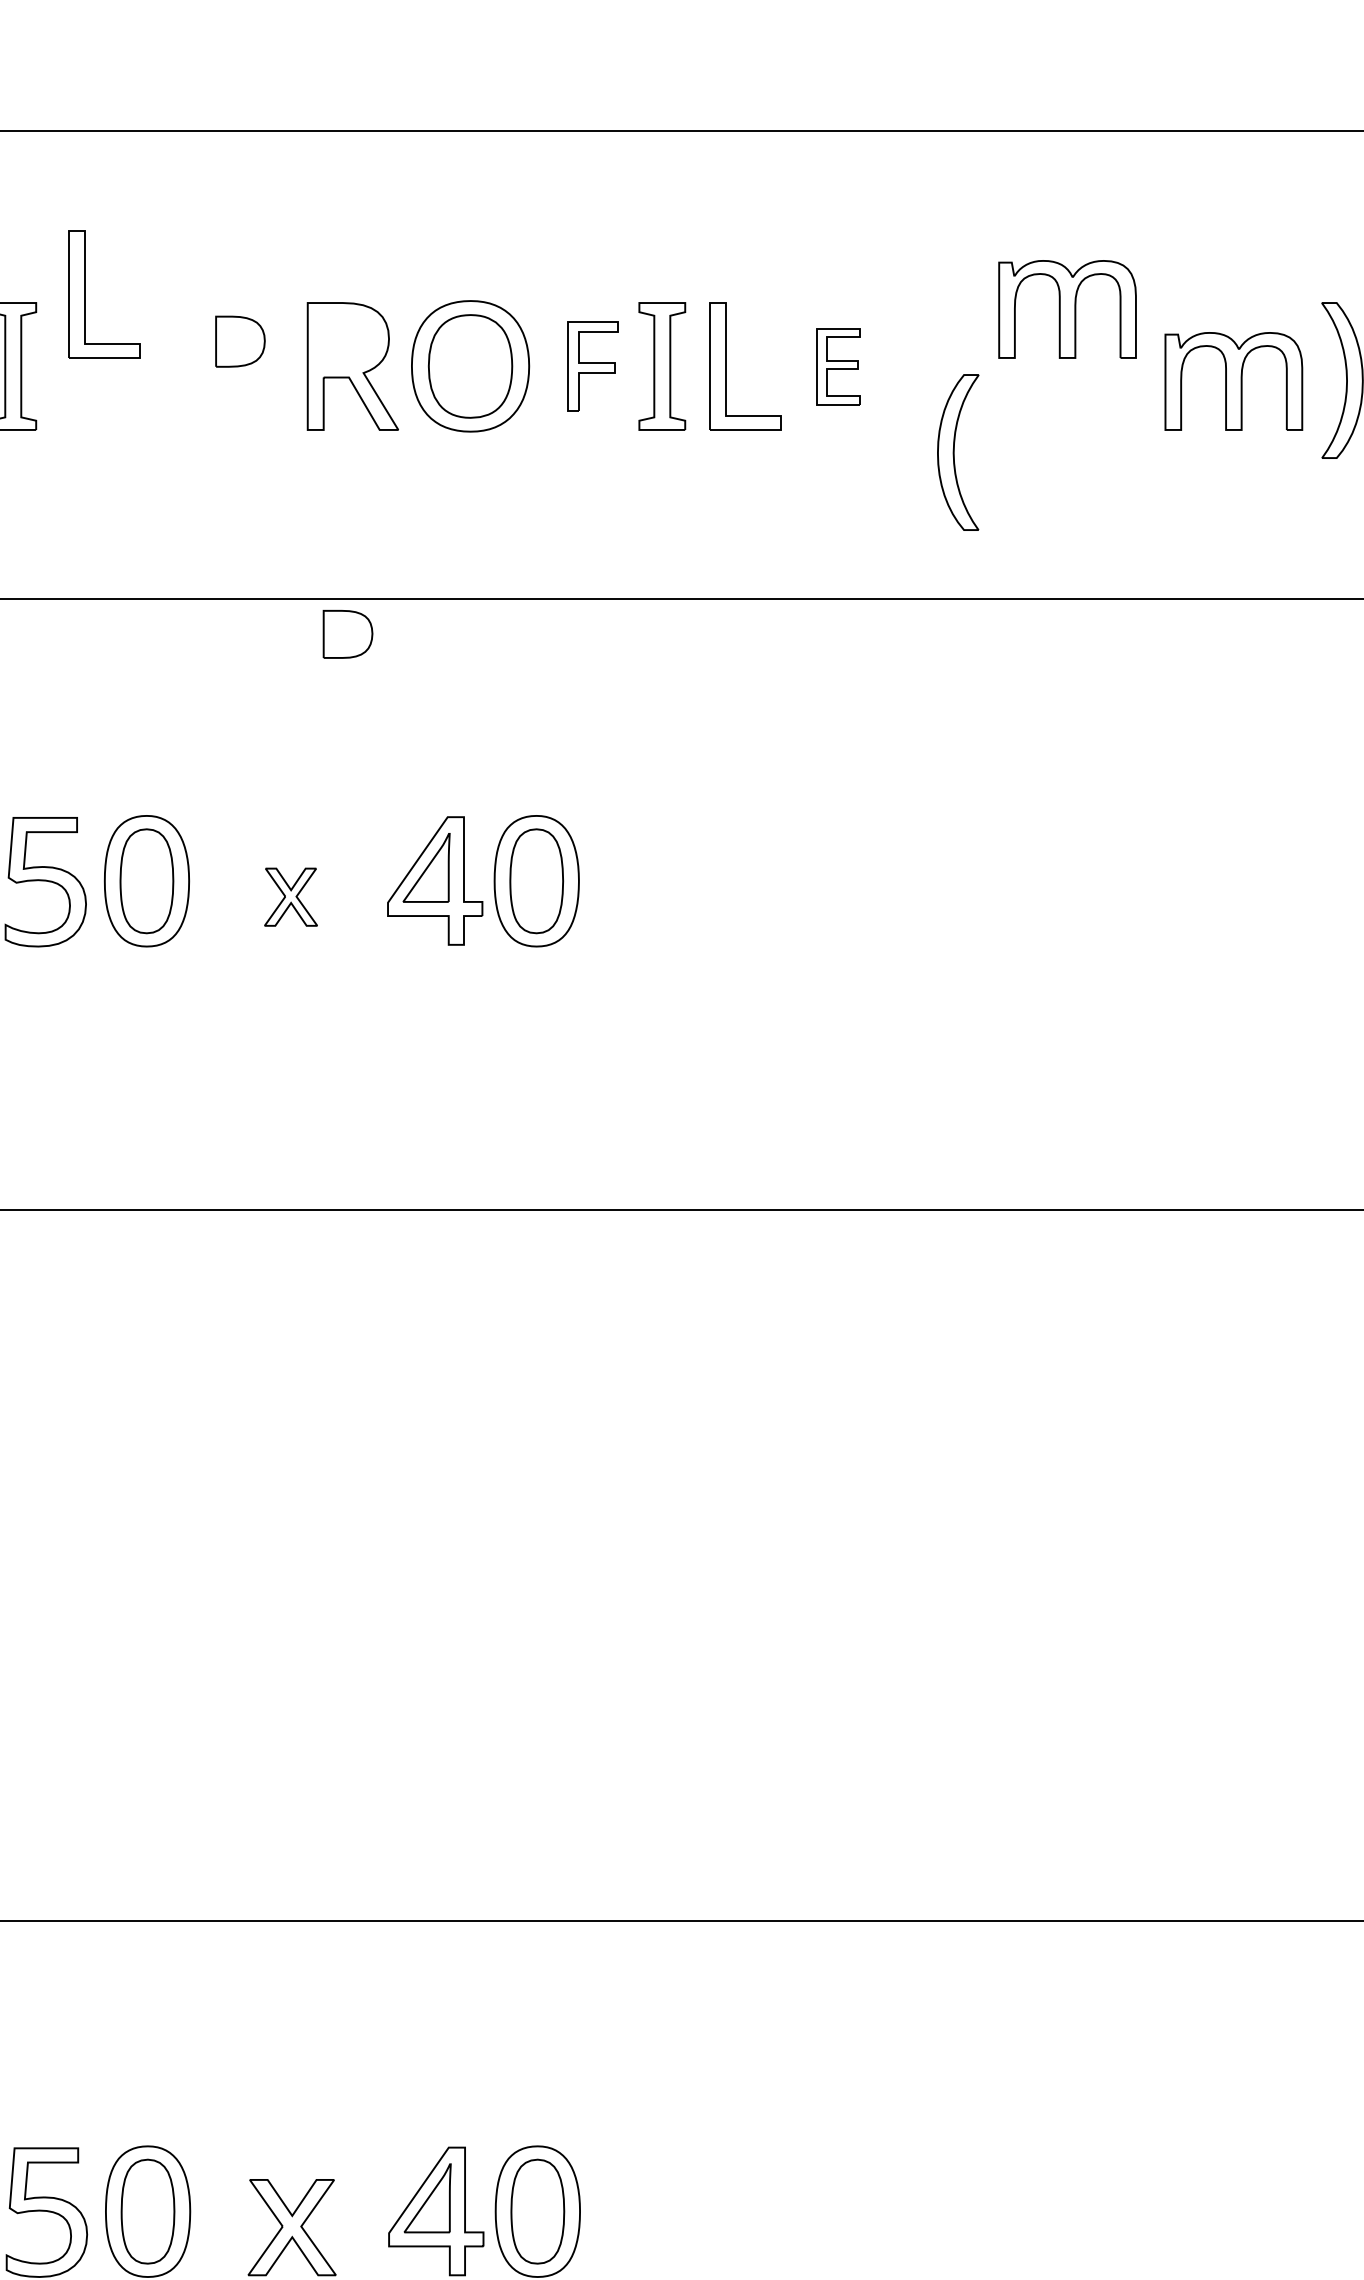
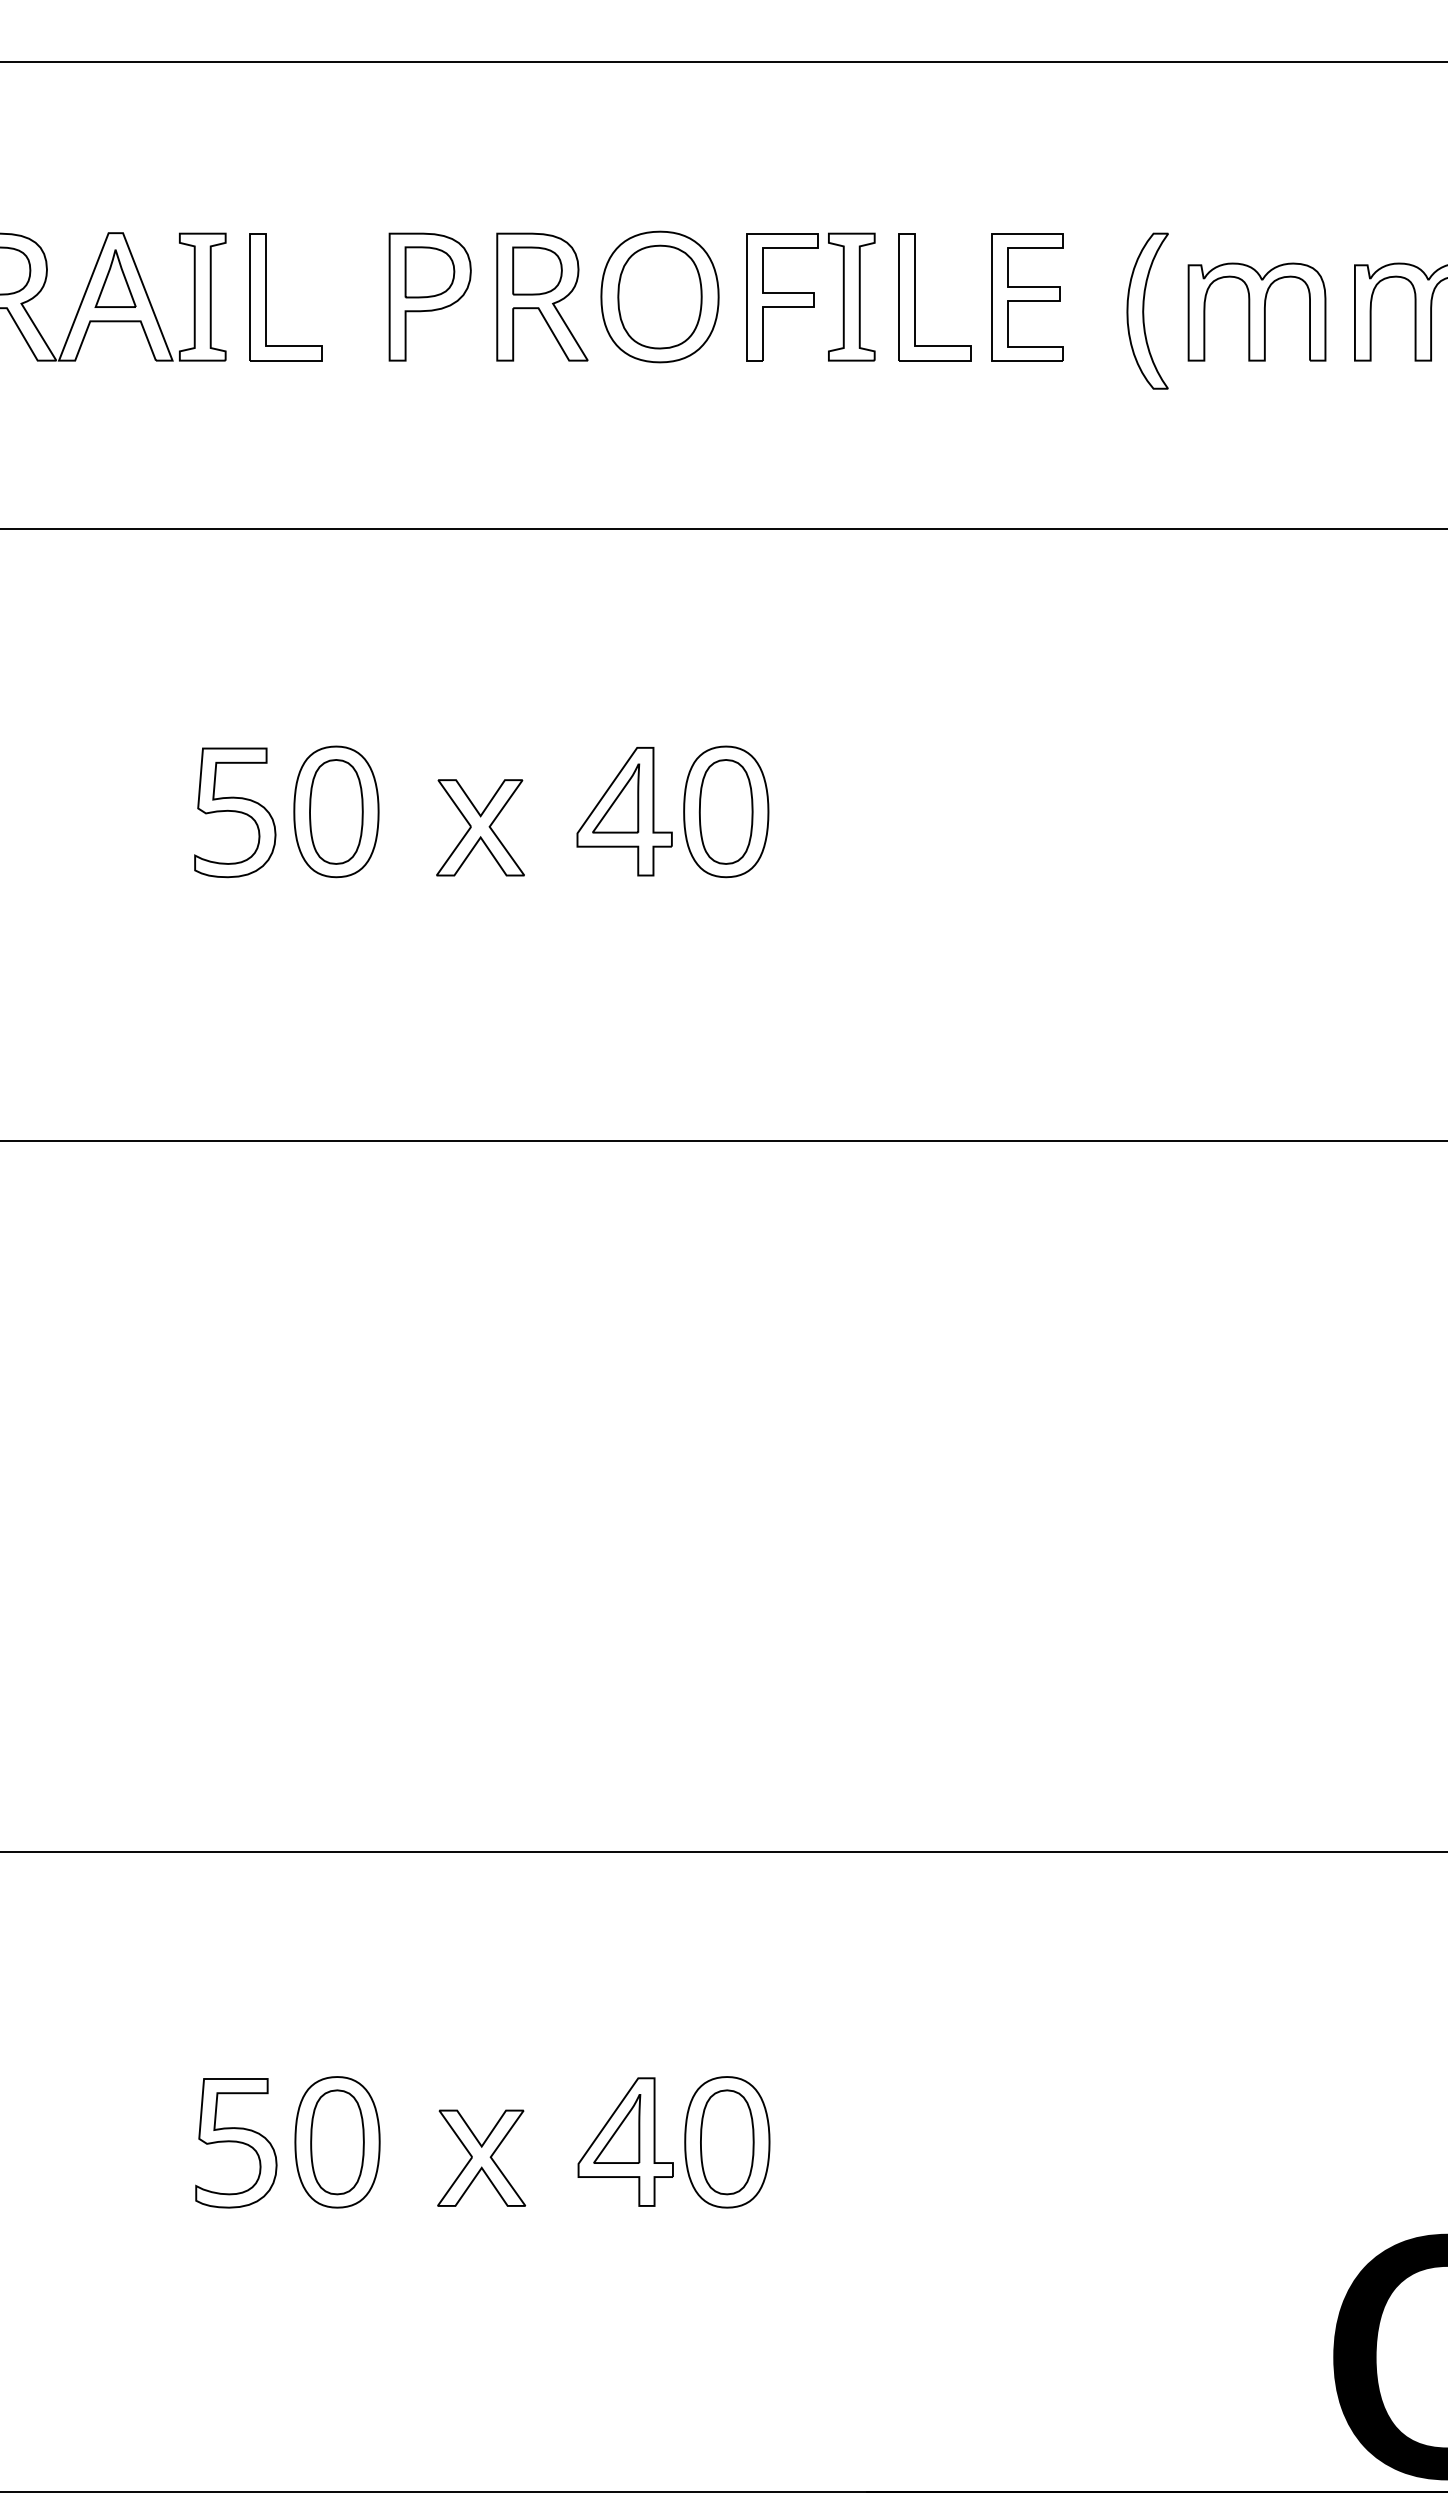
part: (85, 294) -> (266, 297), moved
part: (1067, 308) -> (1256, 311), moved
part: (240, 365) -> (429, 296), added
part: (593, 366) -> (782, 297), size x1.43
part: (838, 366) -> (1027, 297), size x1.67
part: (958, 451) -> (1147, 310), moved
part: (348, 633) -> (537, 270), moved
part: (291, 896) -> (480, 827), size x1.67

